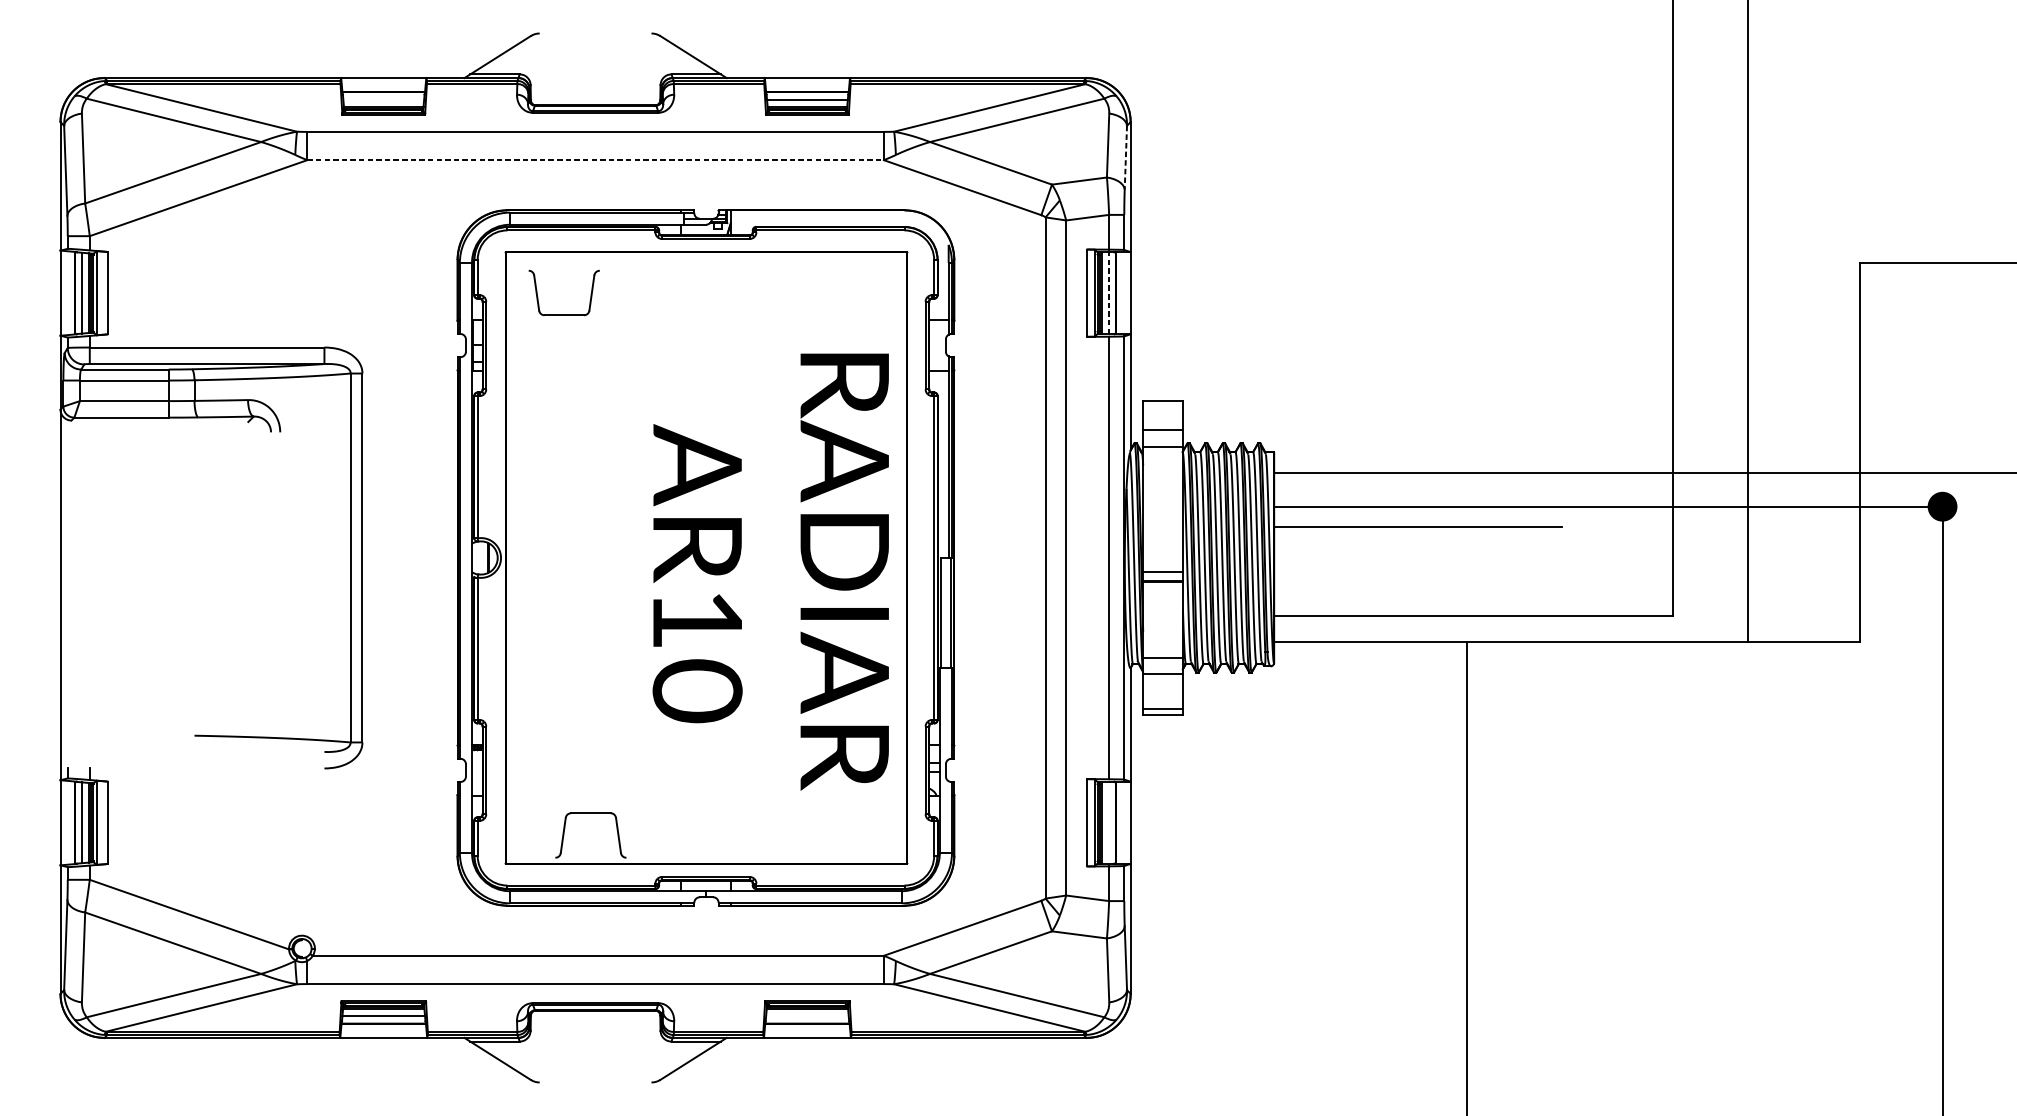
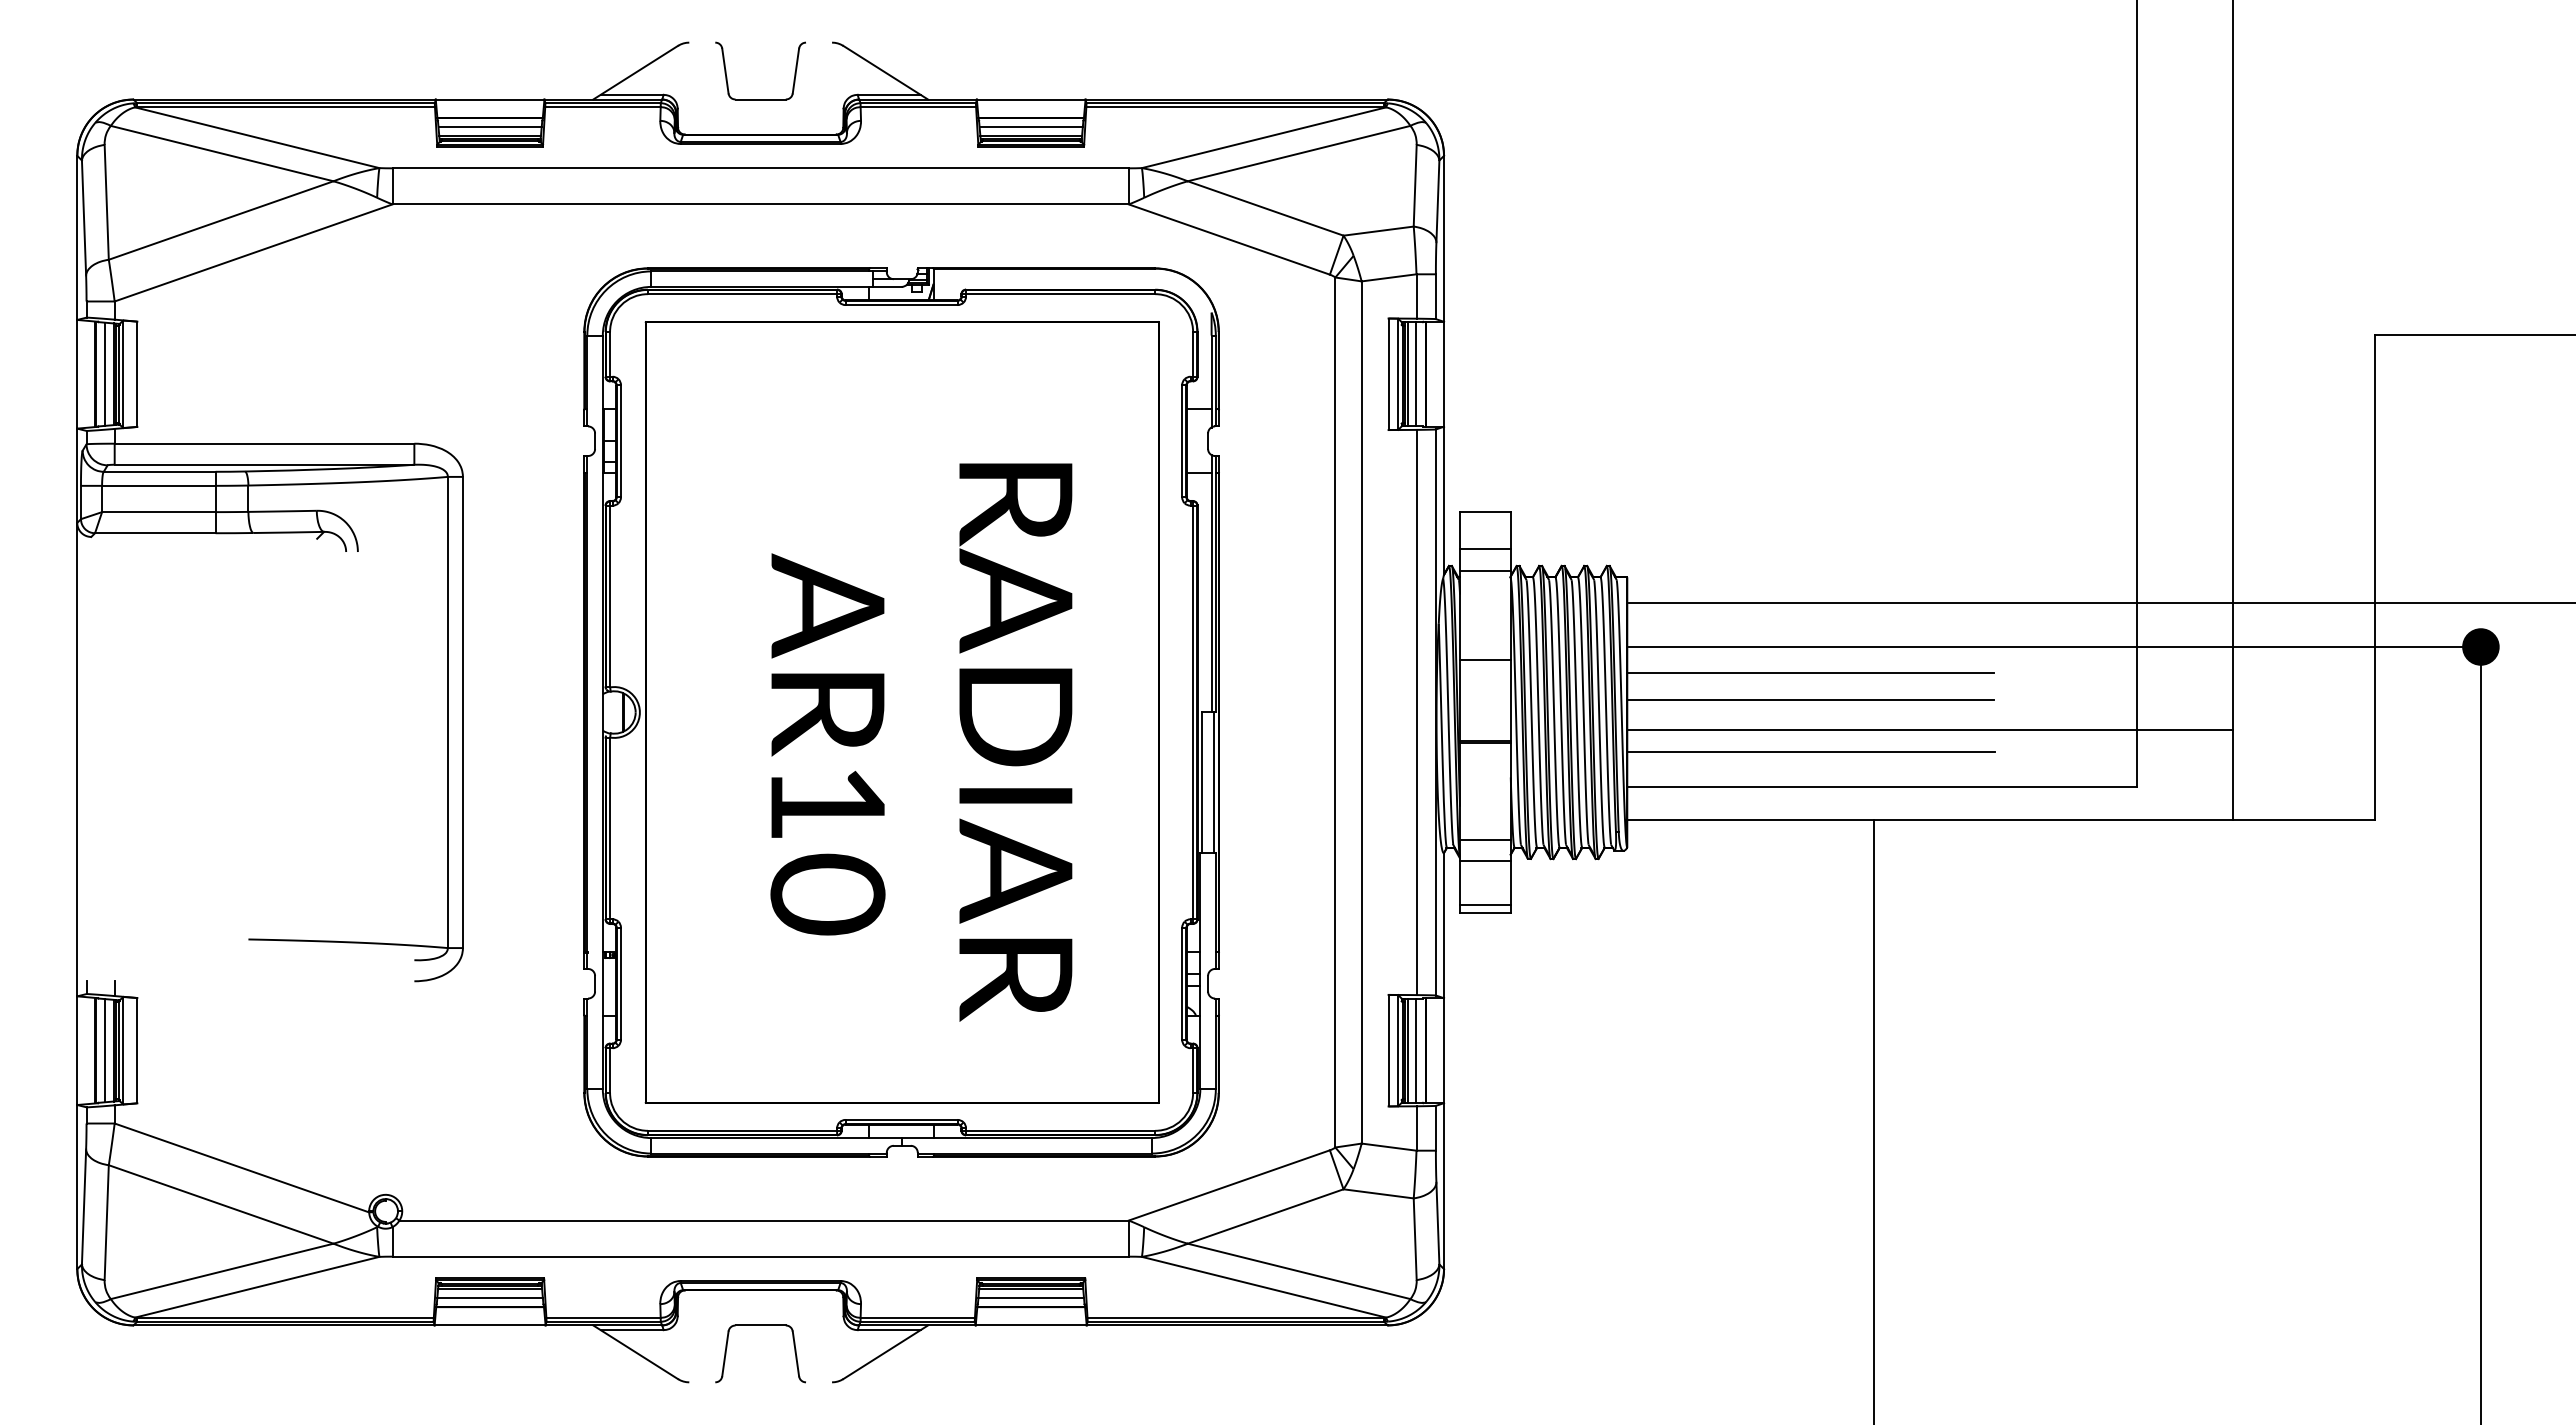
line: (383, 99) -> (489, 127), added
line: (1125, 157) -> (1437, 201), dashed -> solid
line: (596, 160) -> (761, 204), dashed -> solid
line: (1109, 292) -> (1416, 373), dashed -> solid
part: (564, 315) -> (760, 99), moved
line: (1417, 548) -> (1810, 700), added
line: (1163, 571) -> (1485, 659), moved
text: (770, 572) -> (921, 742), moved
line: (1510, 572) -> (1929, 730), added
line: (1418, 589) -> (1811, 752), added
part: (590, 813) -> (760, 1325), moved
line: (1109, 822) -> (1416, 1050), added
line: (806, 1016) -> (1030, 1297), added

